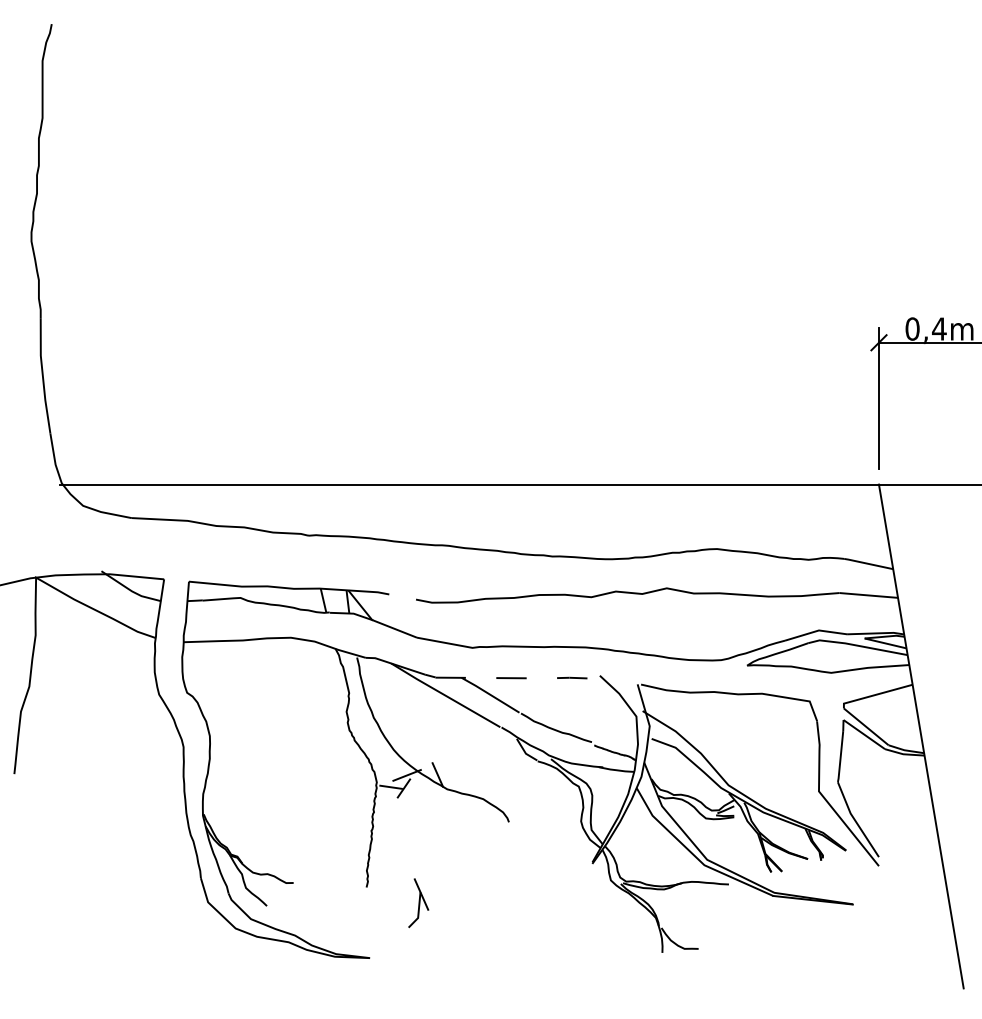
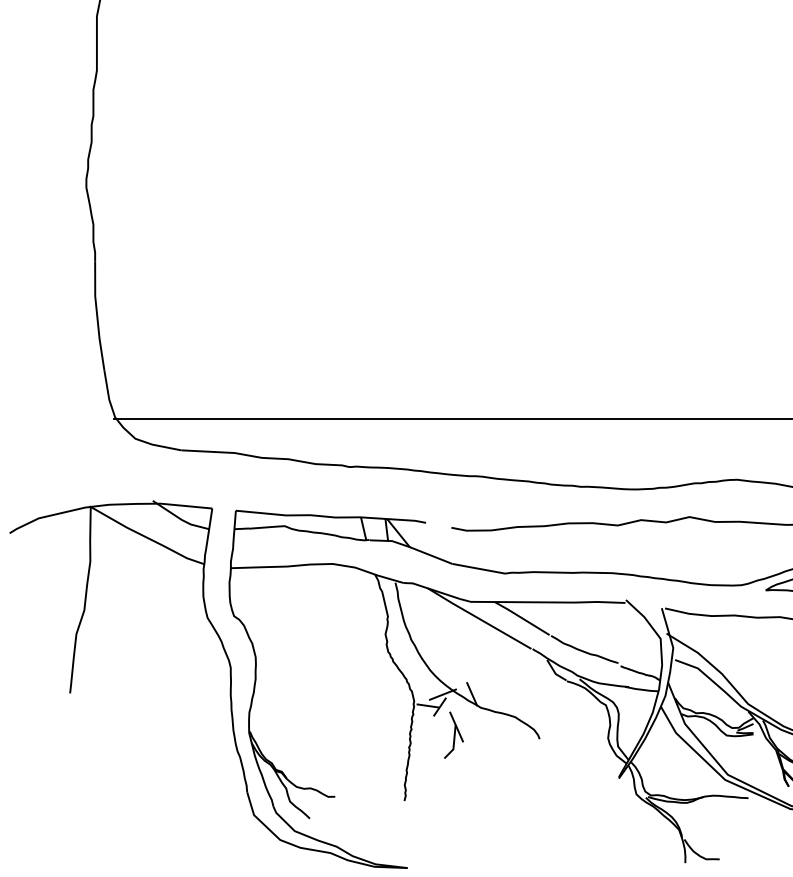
line: (518, 678) -> (548, 602), dashed -> solid
part: (418, 903) -> (453, 735), moved

